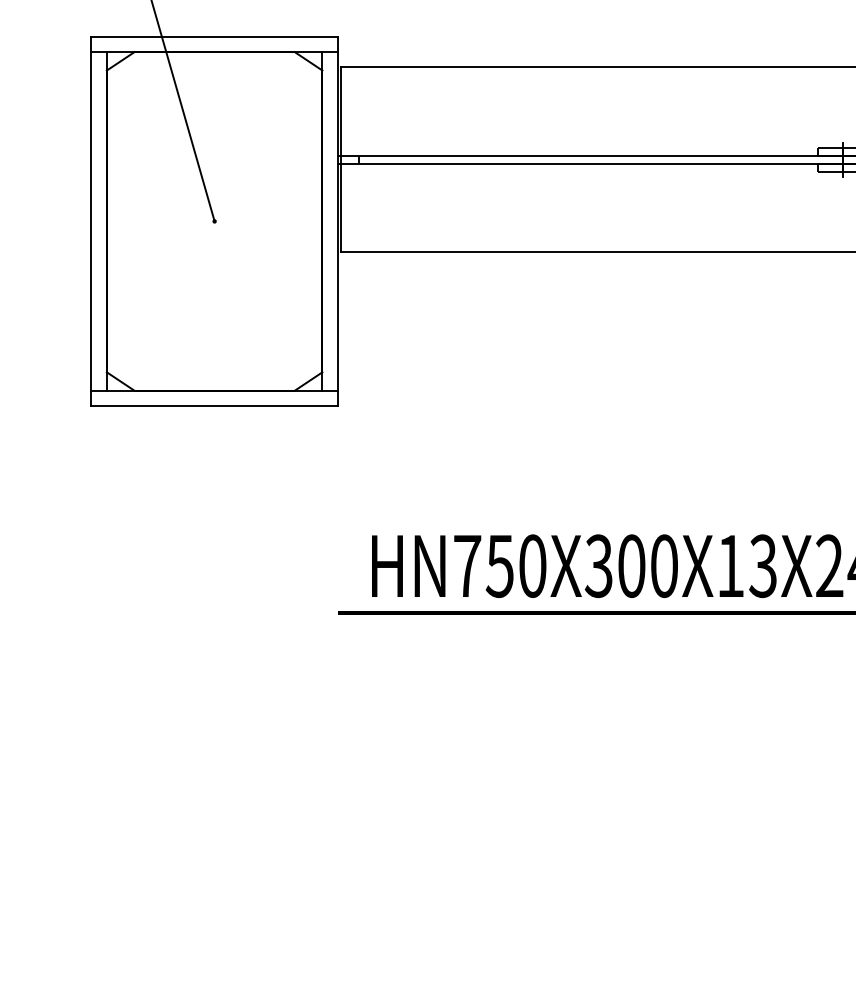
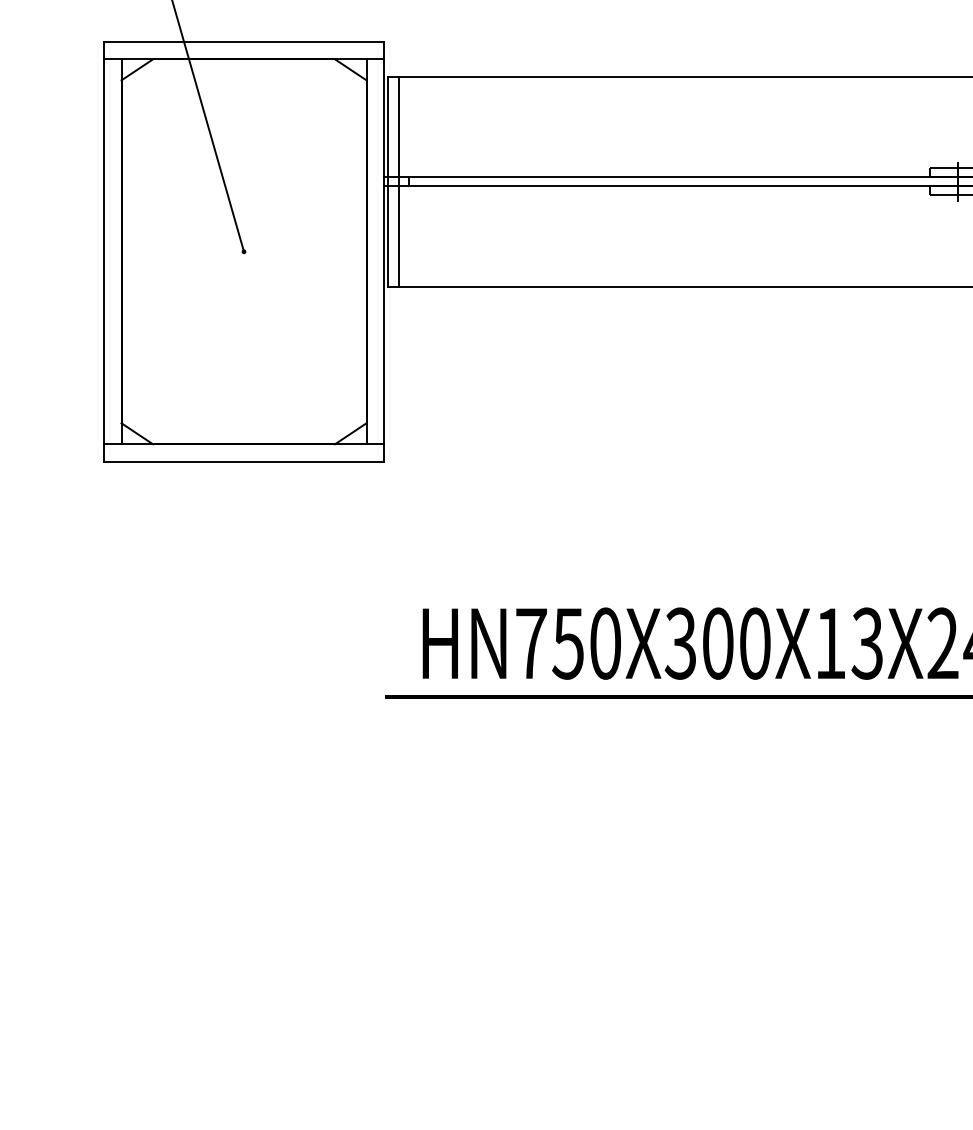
line: (351, 159) -> (399, 181), added

